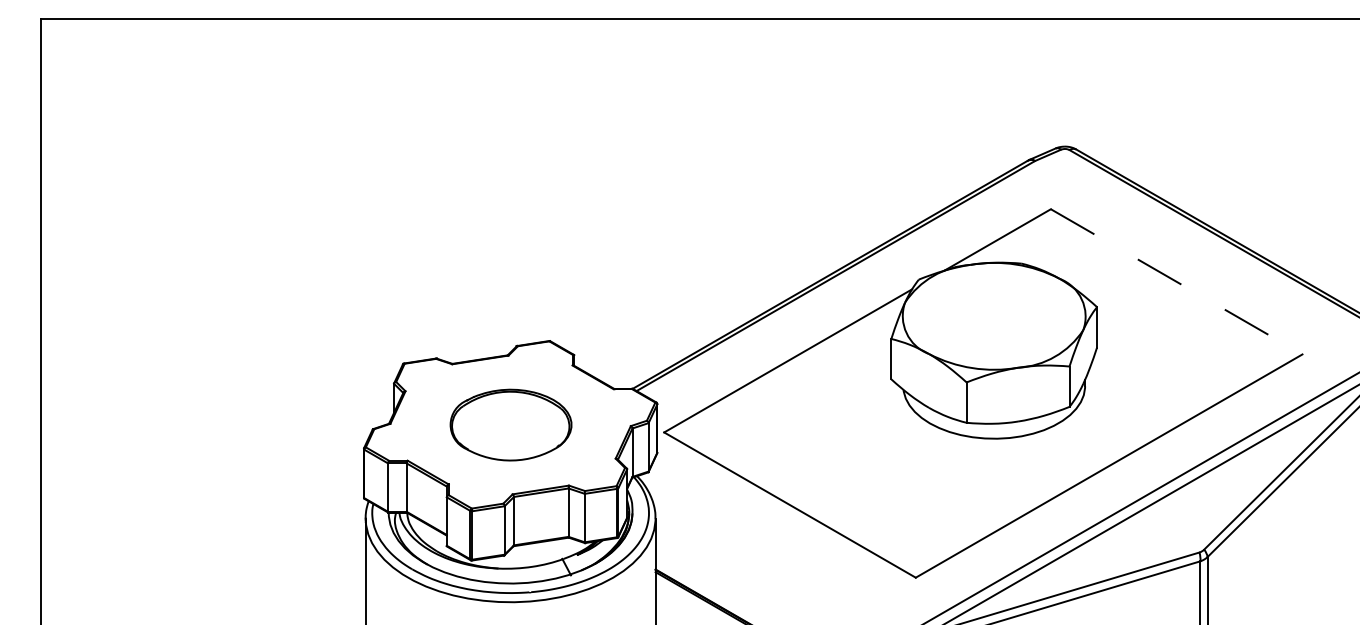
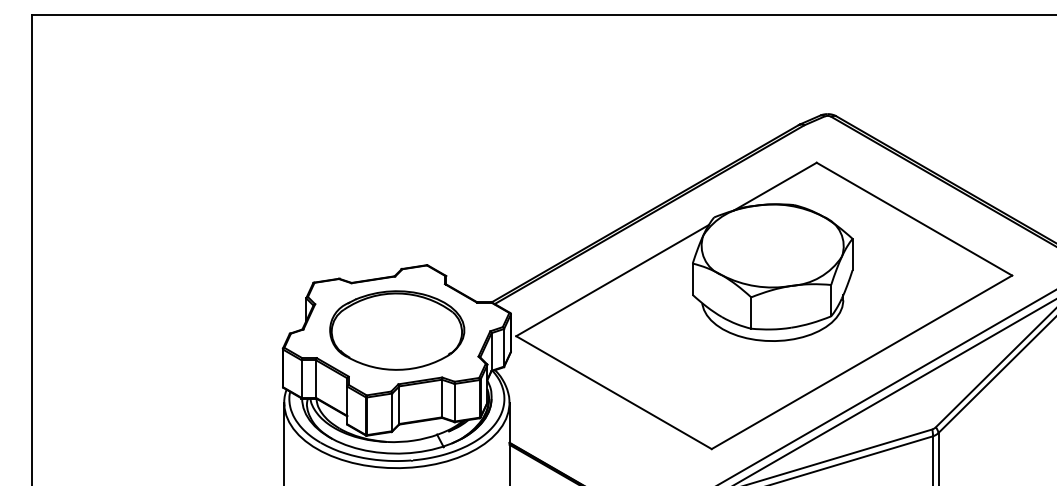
line: (1177, 282) -> (915, 219), dashed -> solid
part: (510, 424) -> (396, 330), size x1.43

